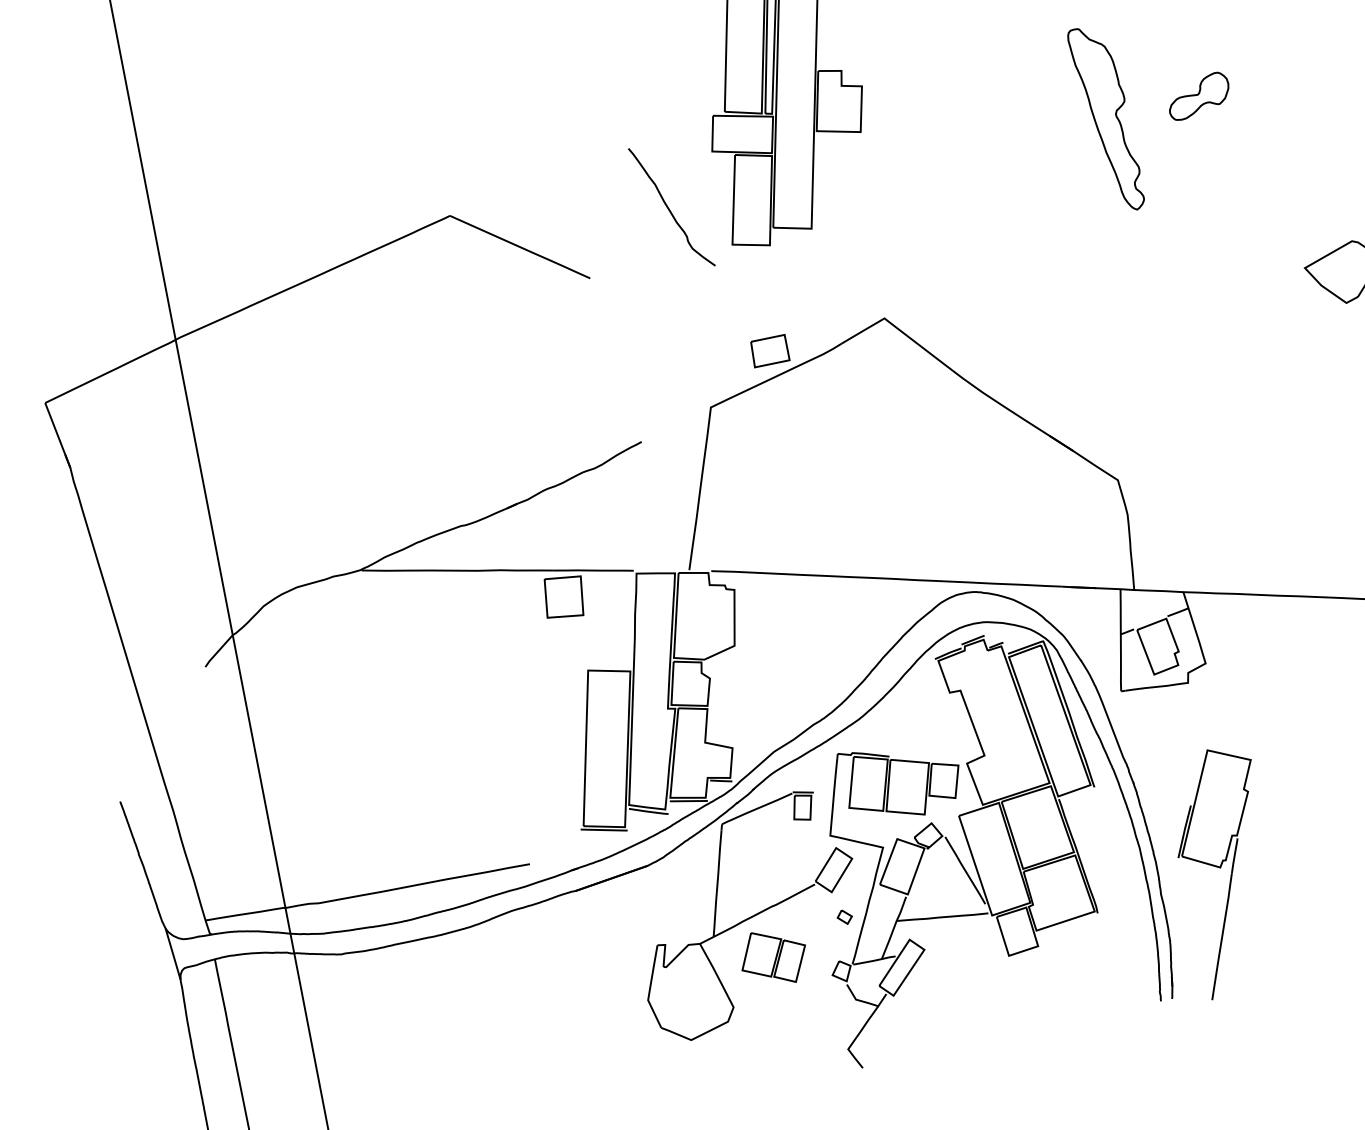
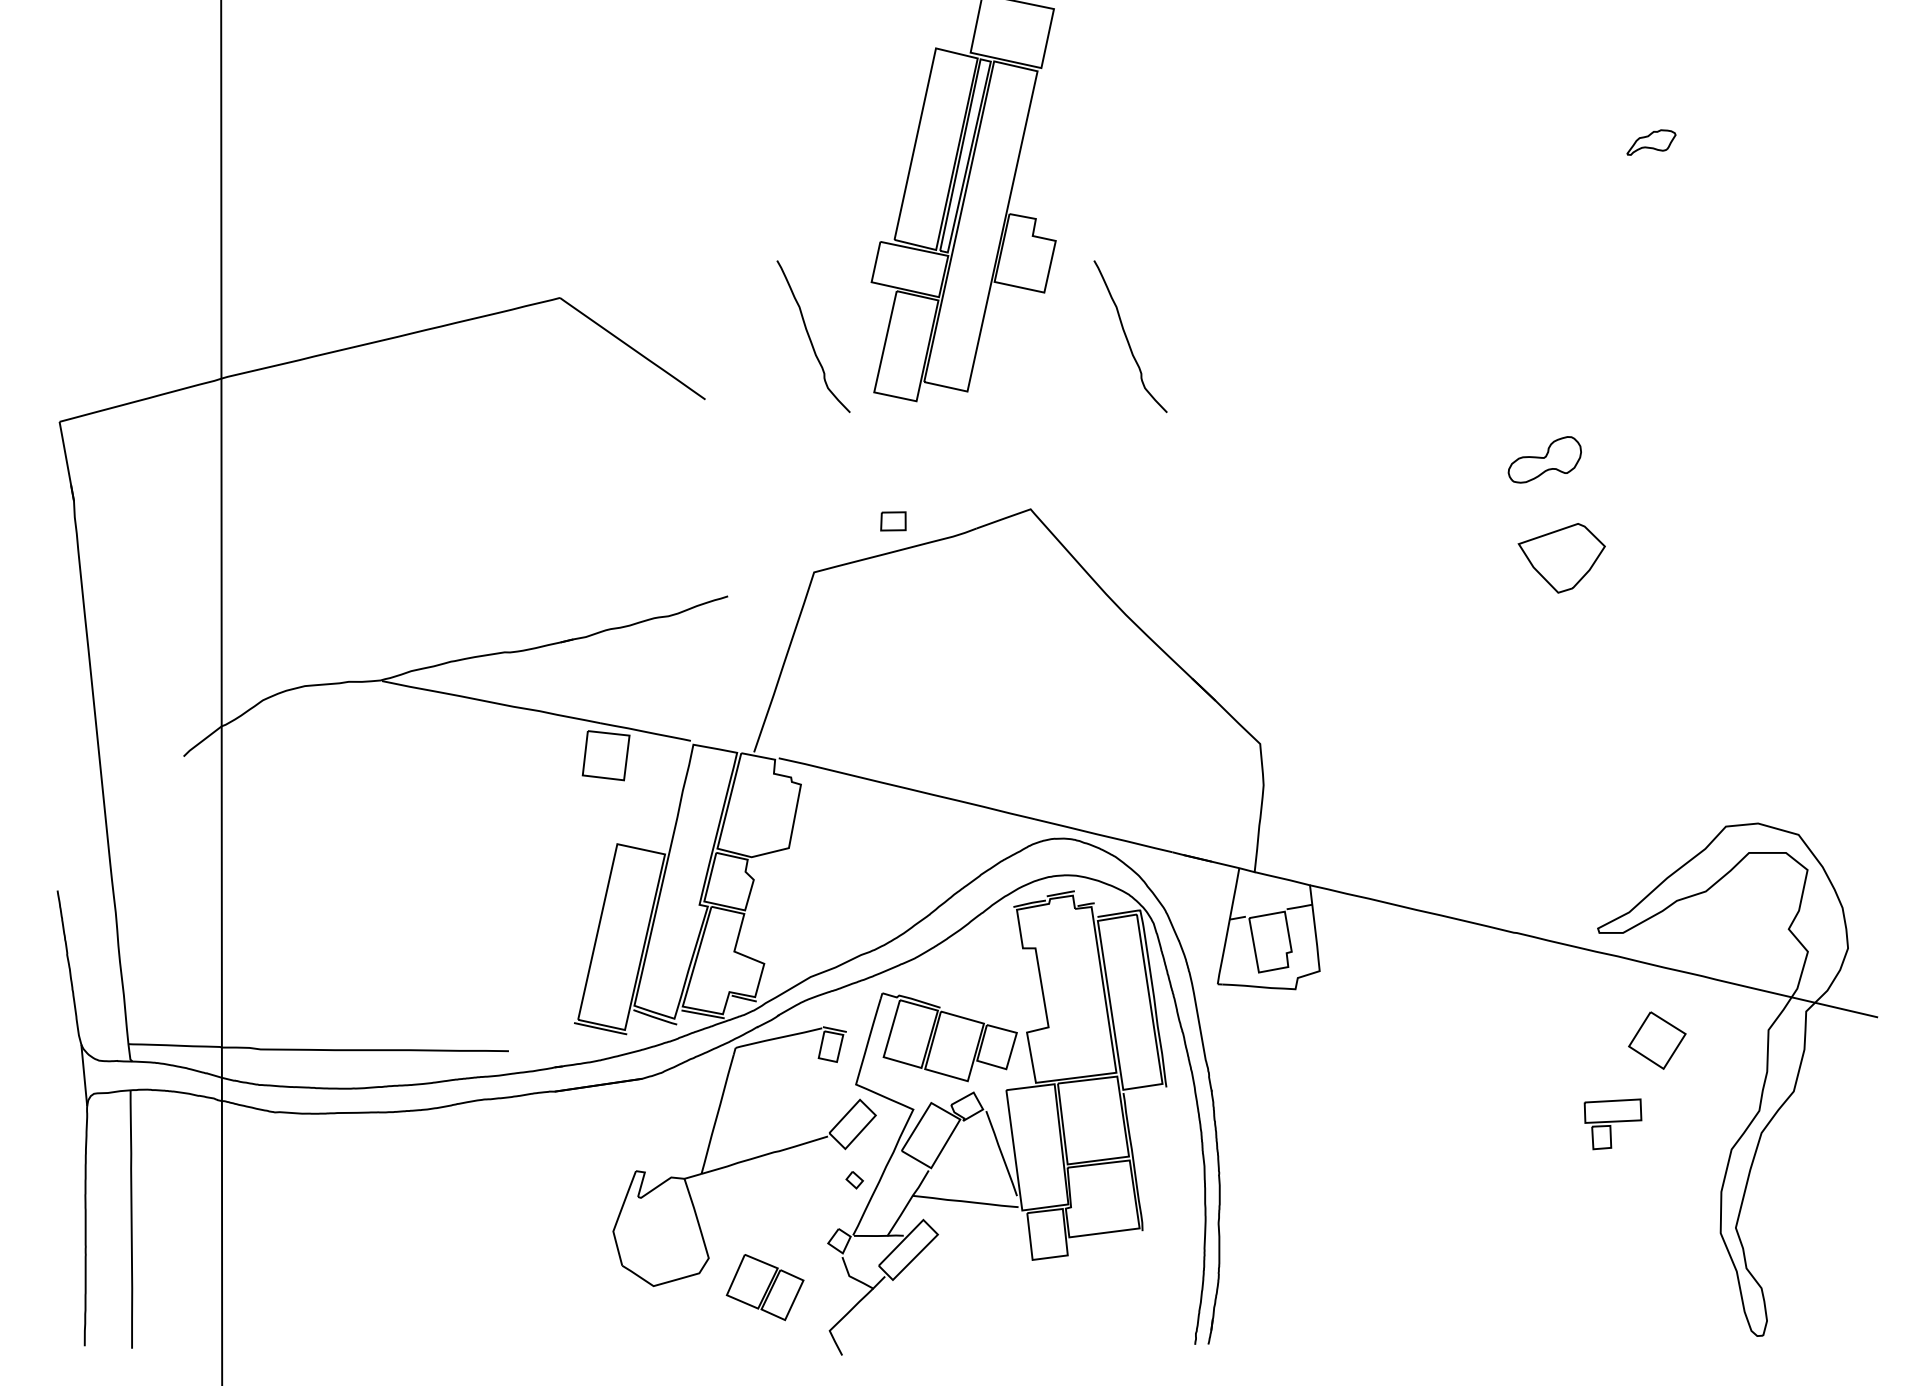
part: (1198, 96) -> (1544, 459), moved
part: (1106, 118) -> (1326, 331), removed
curve: (938, 156) -> (1127, 337), added
part: (770, 351) -> (893, 521), size x0.6
part: (1226, 871) -> (1297, 1211), removed
part: (773, 957) -> (764, 1287), moved

